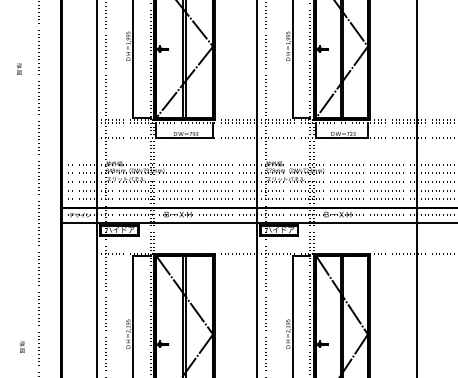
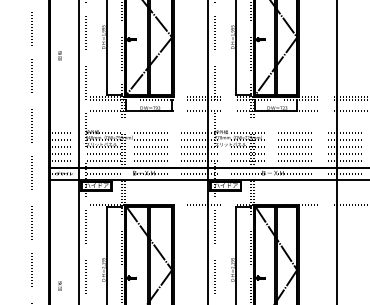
text: (19, 68) -> (60, 55), moved
text: (22, 346) -> (60, 285), moved

